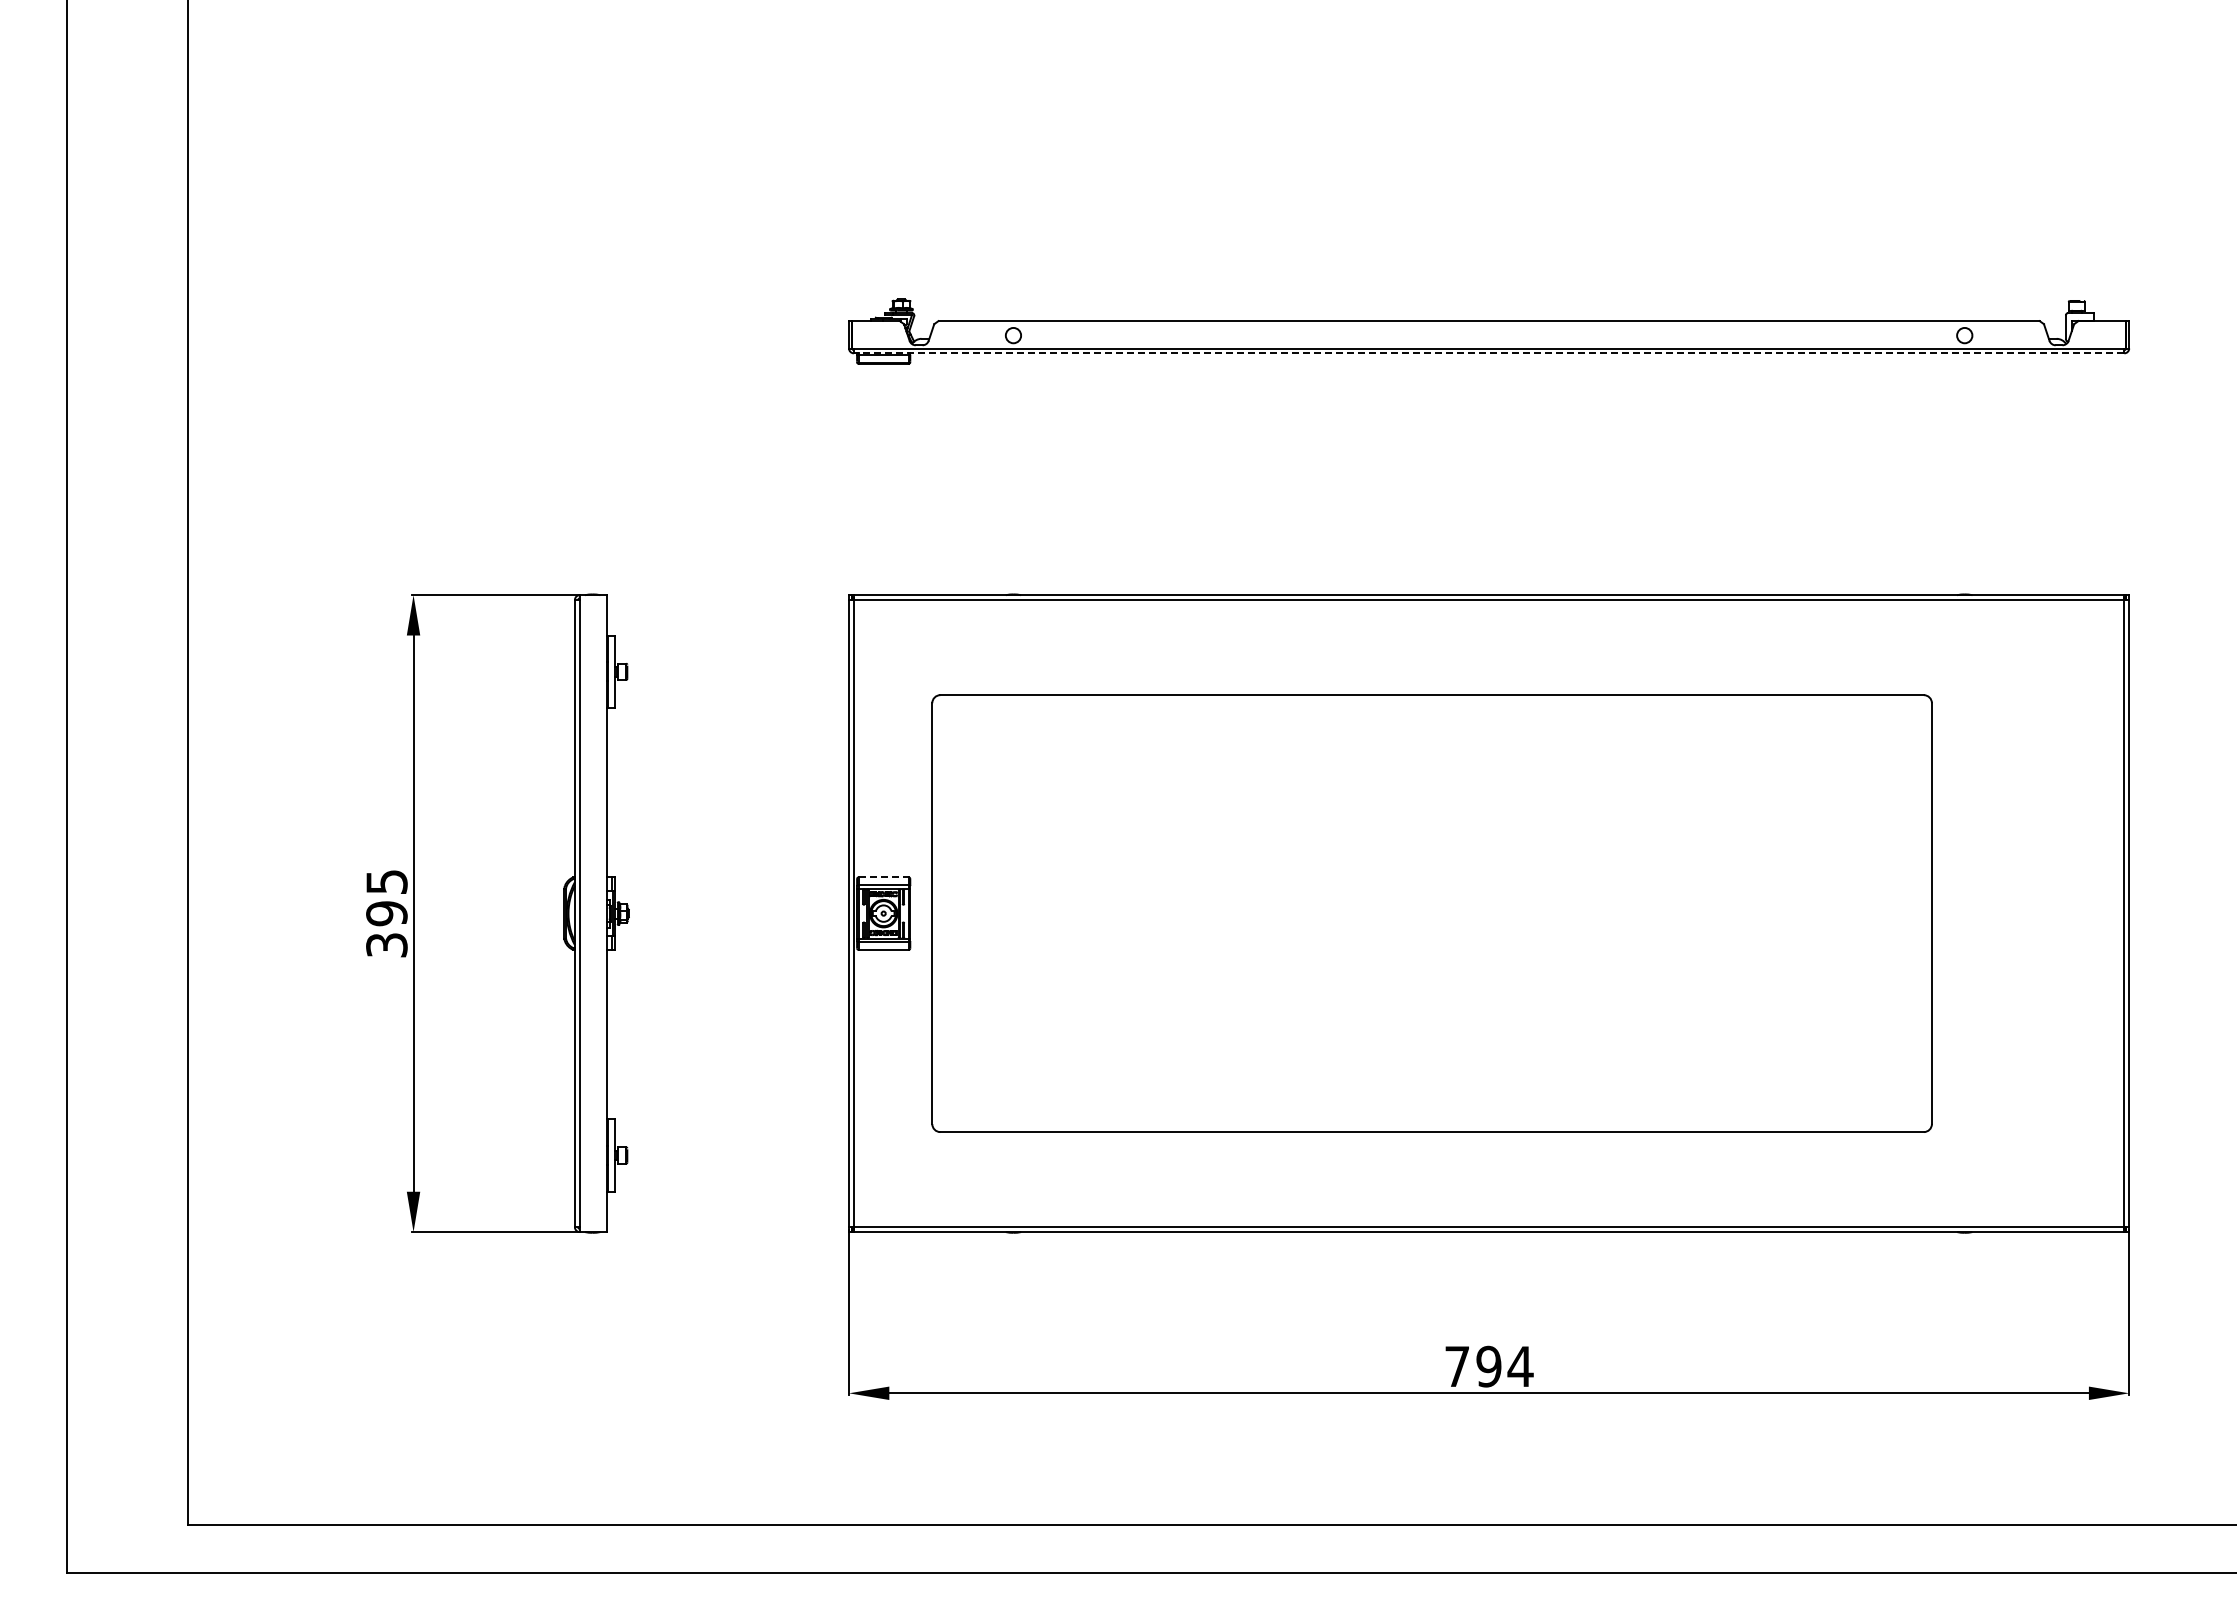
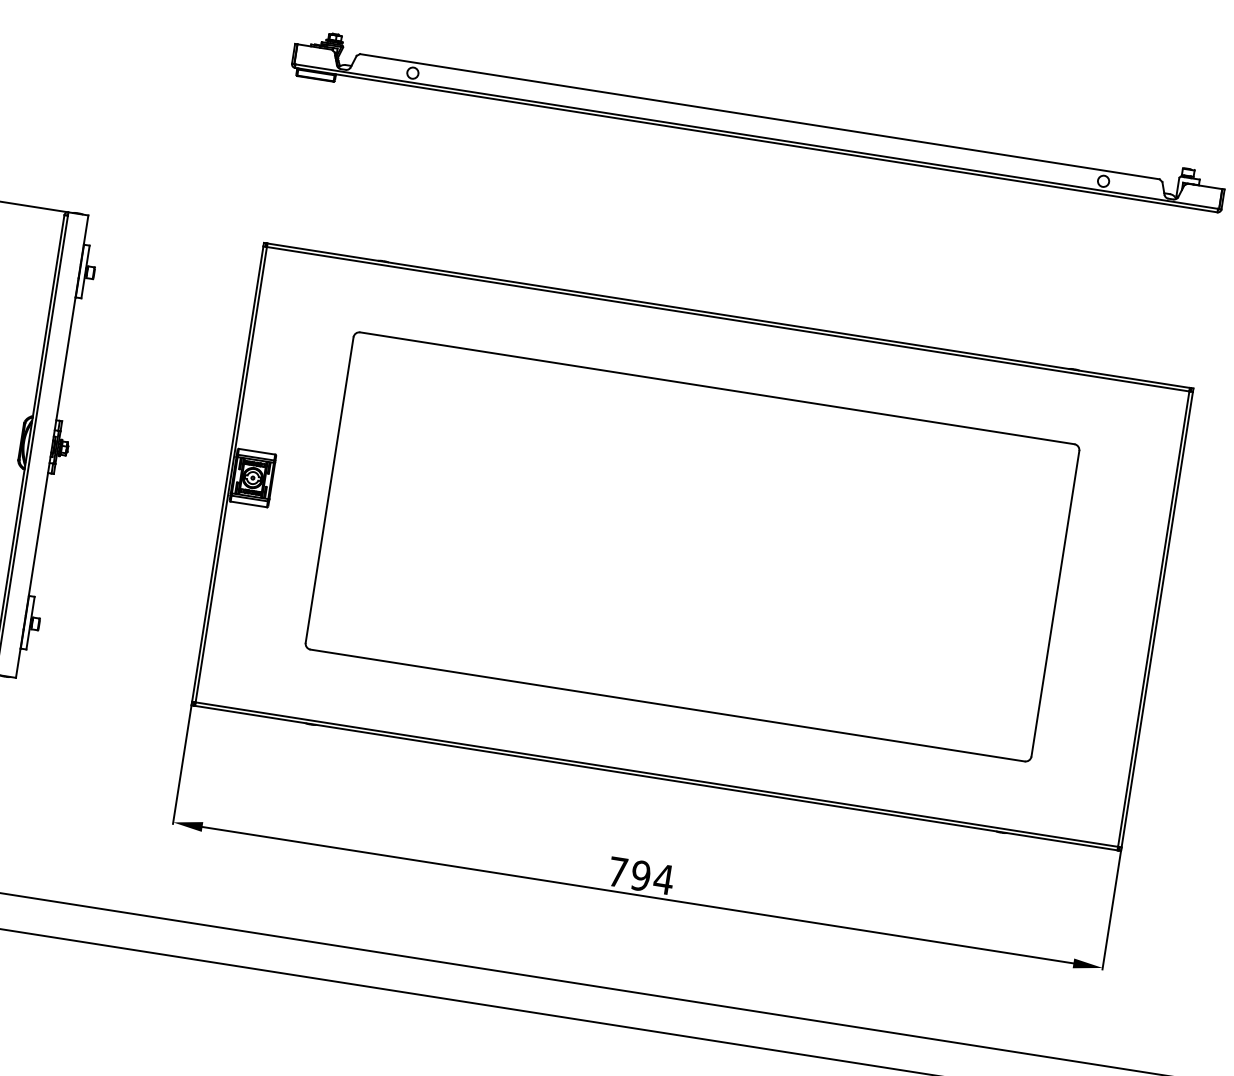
line: (1488, 353) -> (755, 140), dashed -> solid
line: (883, 877) -> (256, 451), dashed -> solid
part: (1431, 913) -> (692, 546), moved

